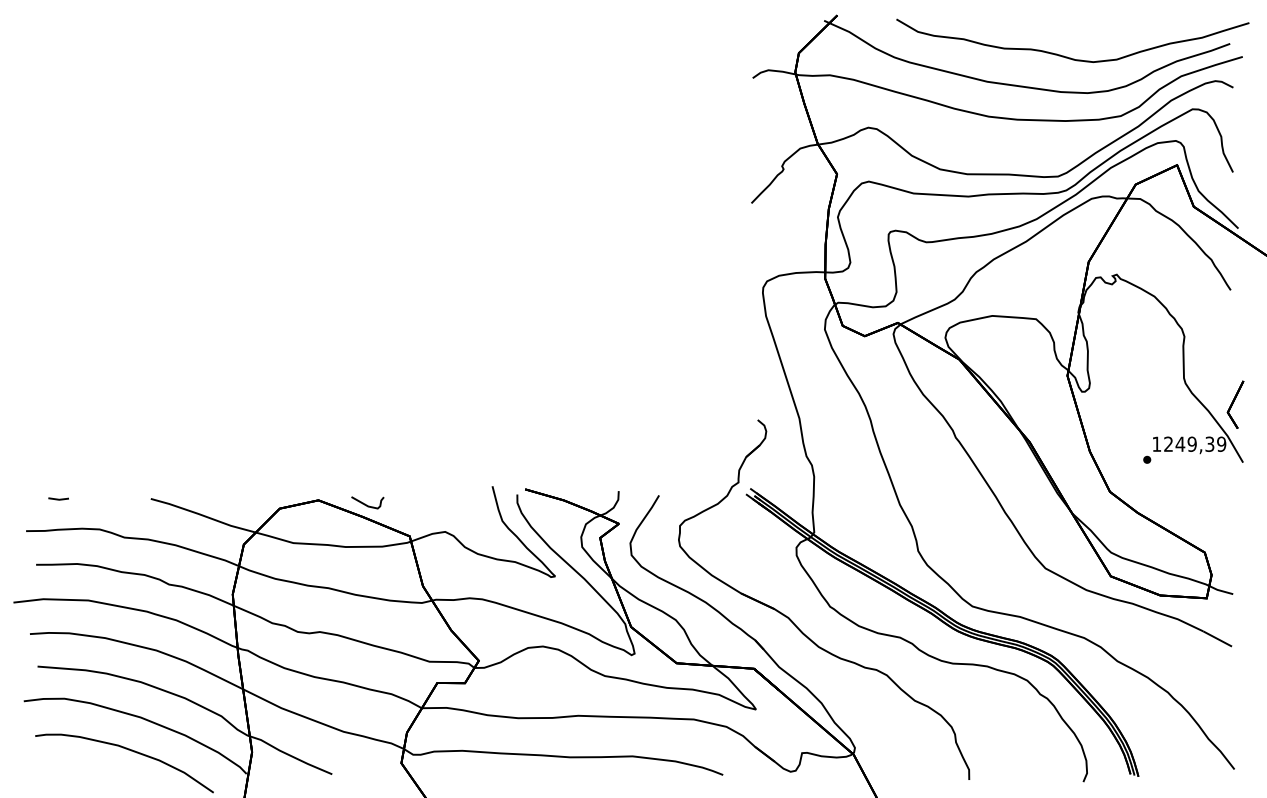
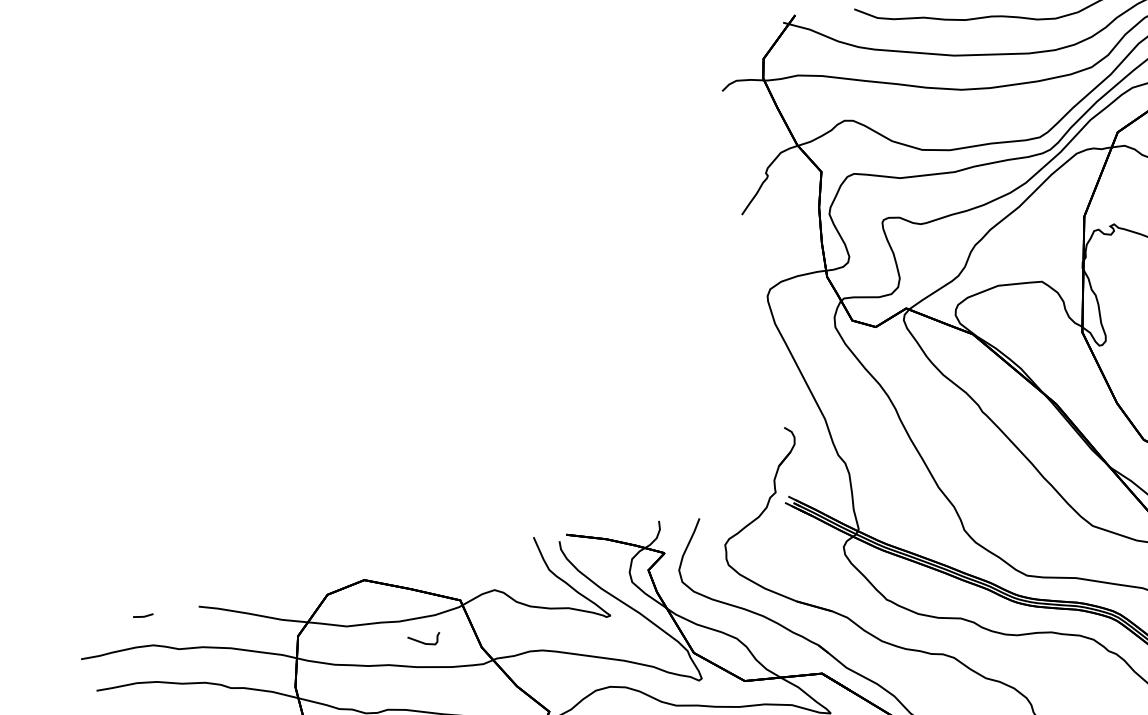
line: (58, 498) -> (143, 615), moved
curve: (365, 503) -> (422, 641), moved

